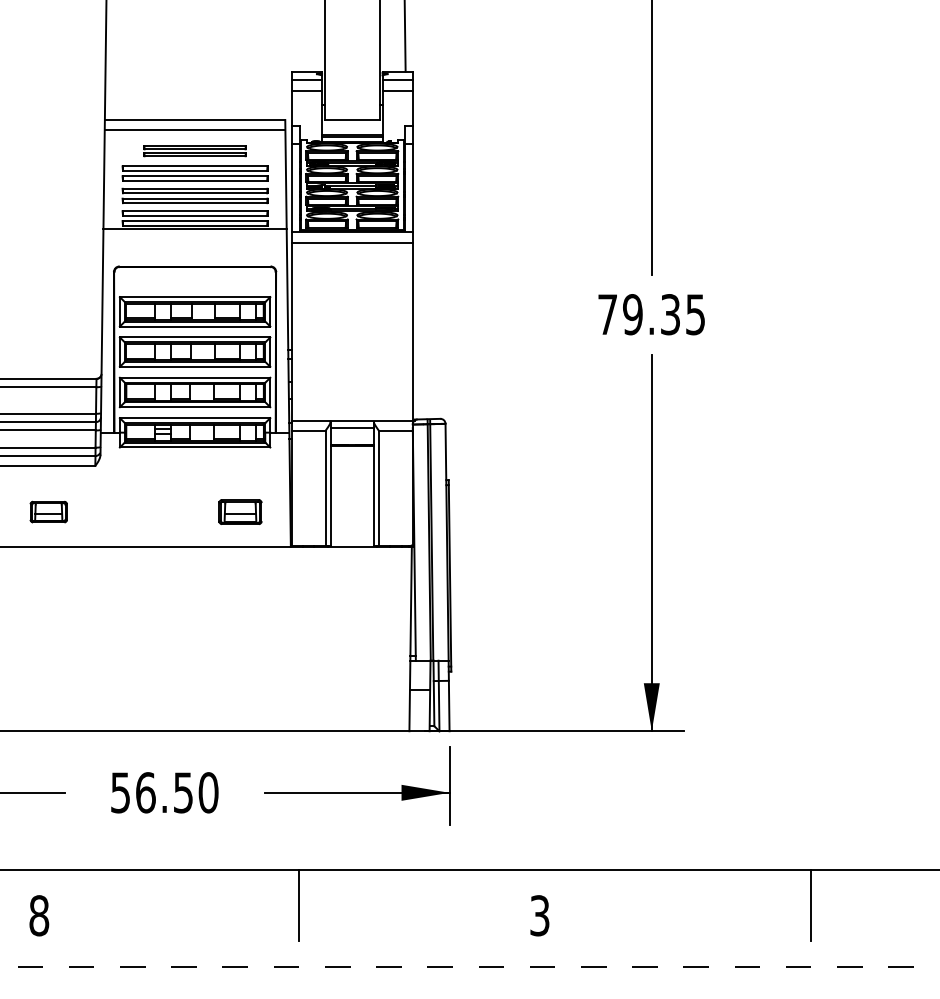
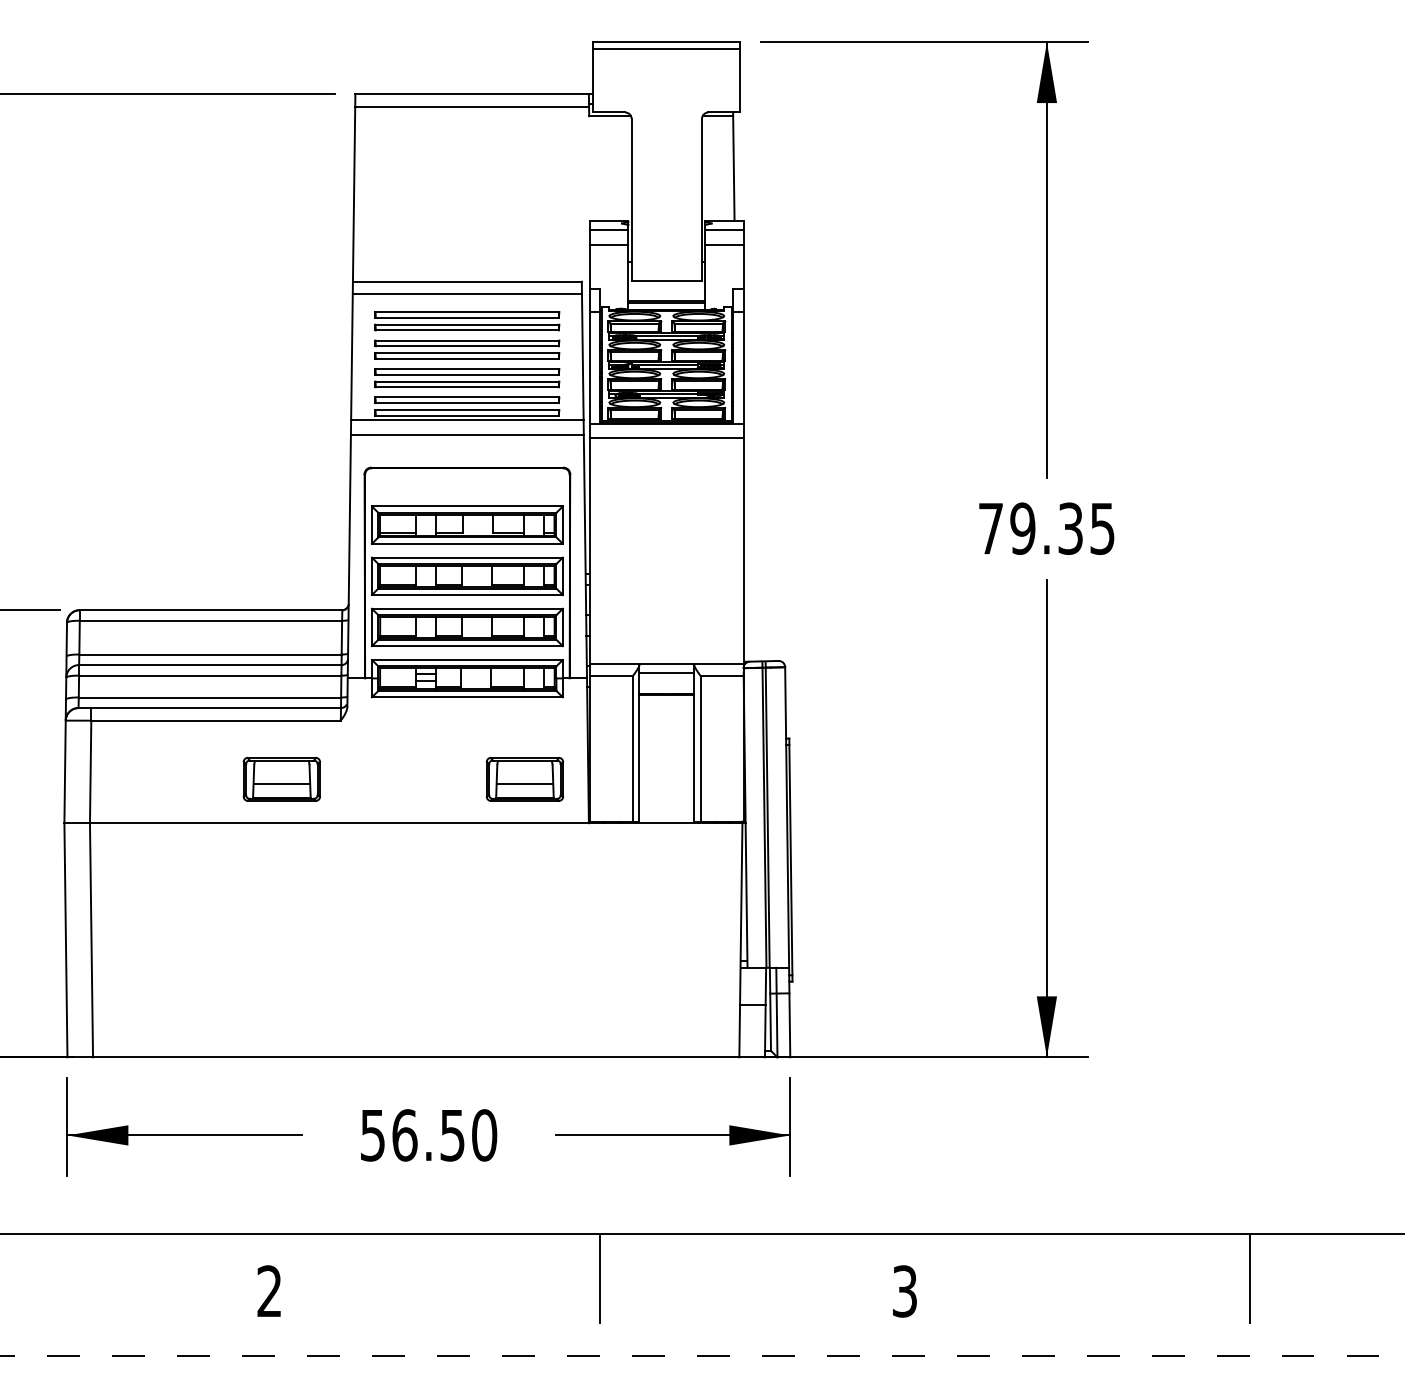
part: (195, 151) -> (467, 321), size x1.43
line: (194, 240) -> (466, 434), added
part: (48, 511) -> (281, 778), size x1.67
part: (240, 511) -> (524, 778), size x1.43
text: (39, 915) -> (269, 1291), 8 -> 2

